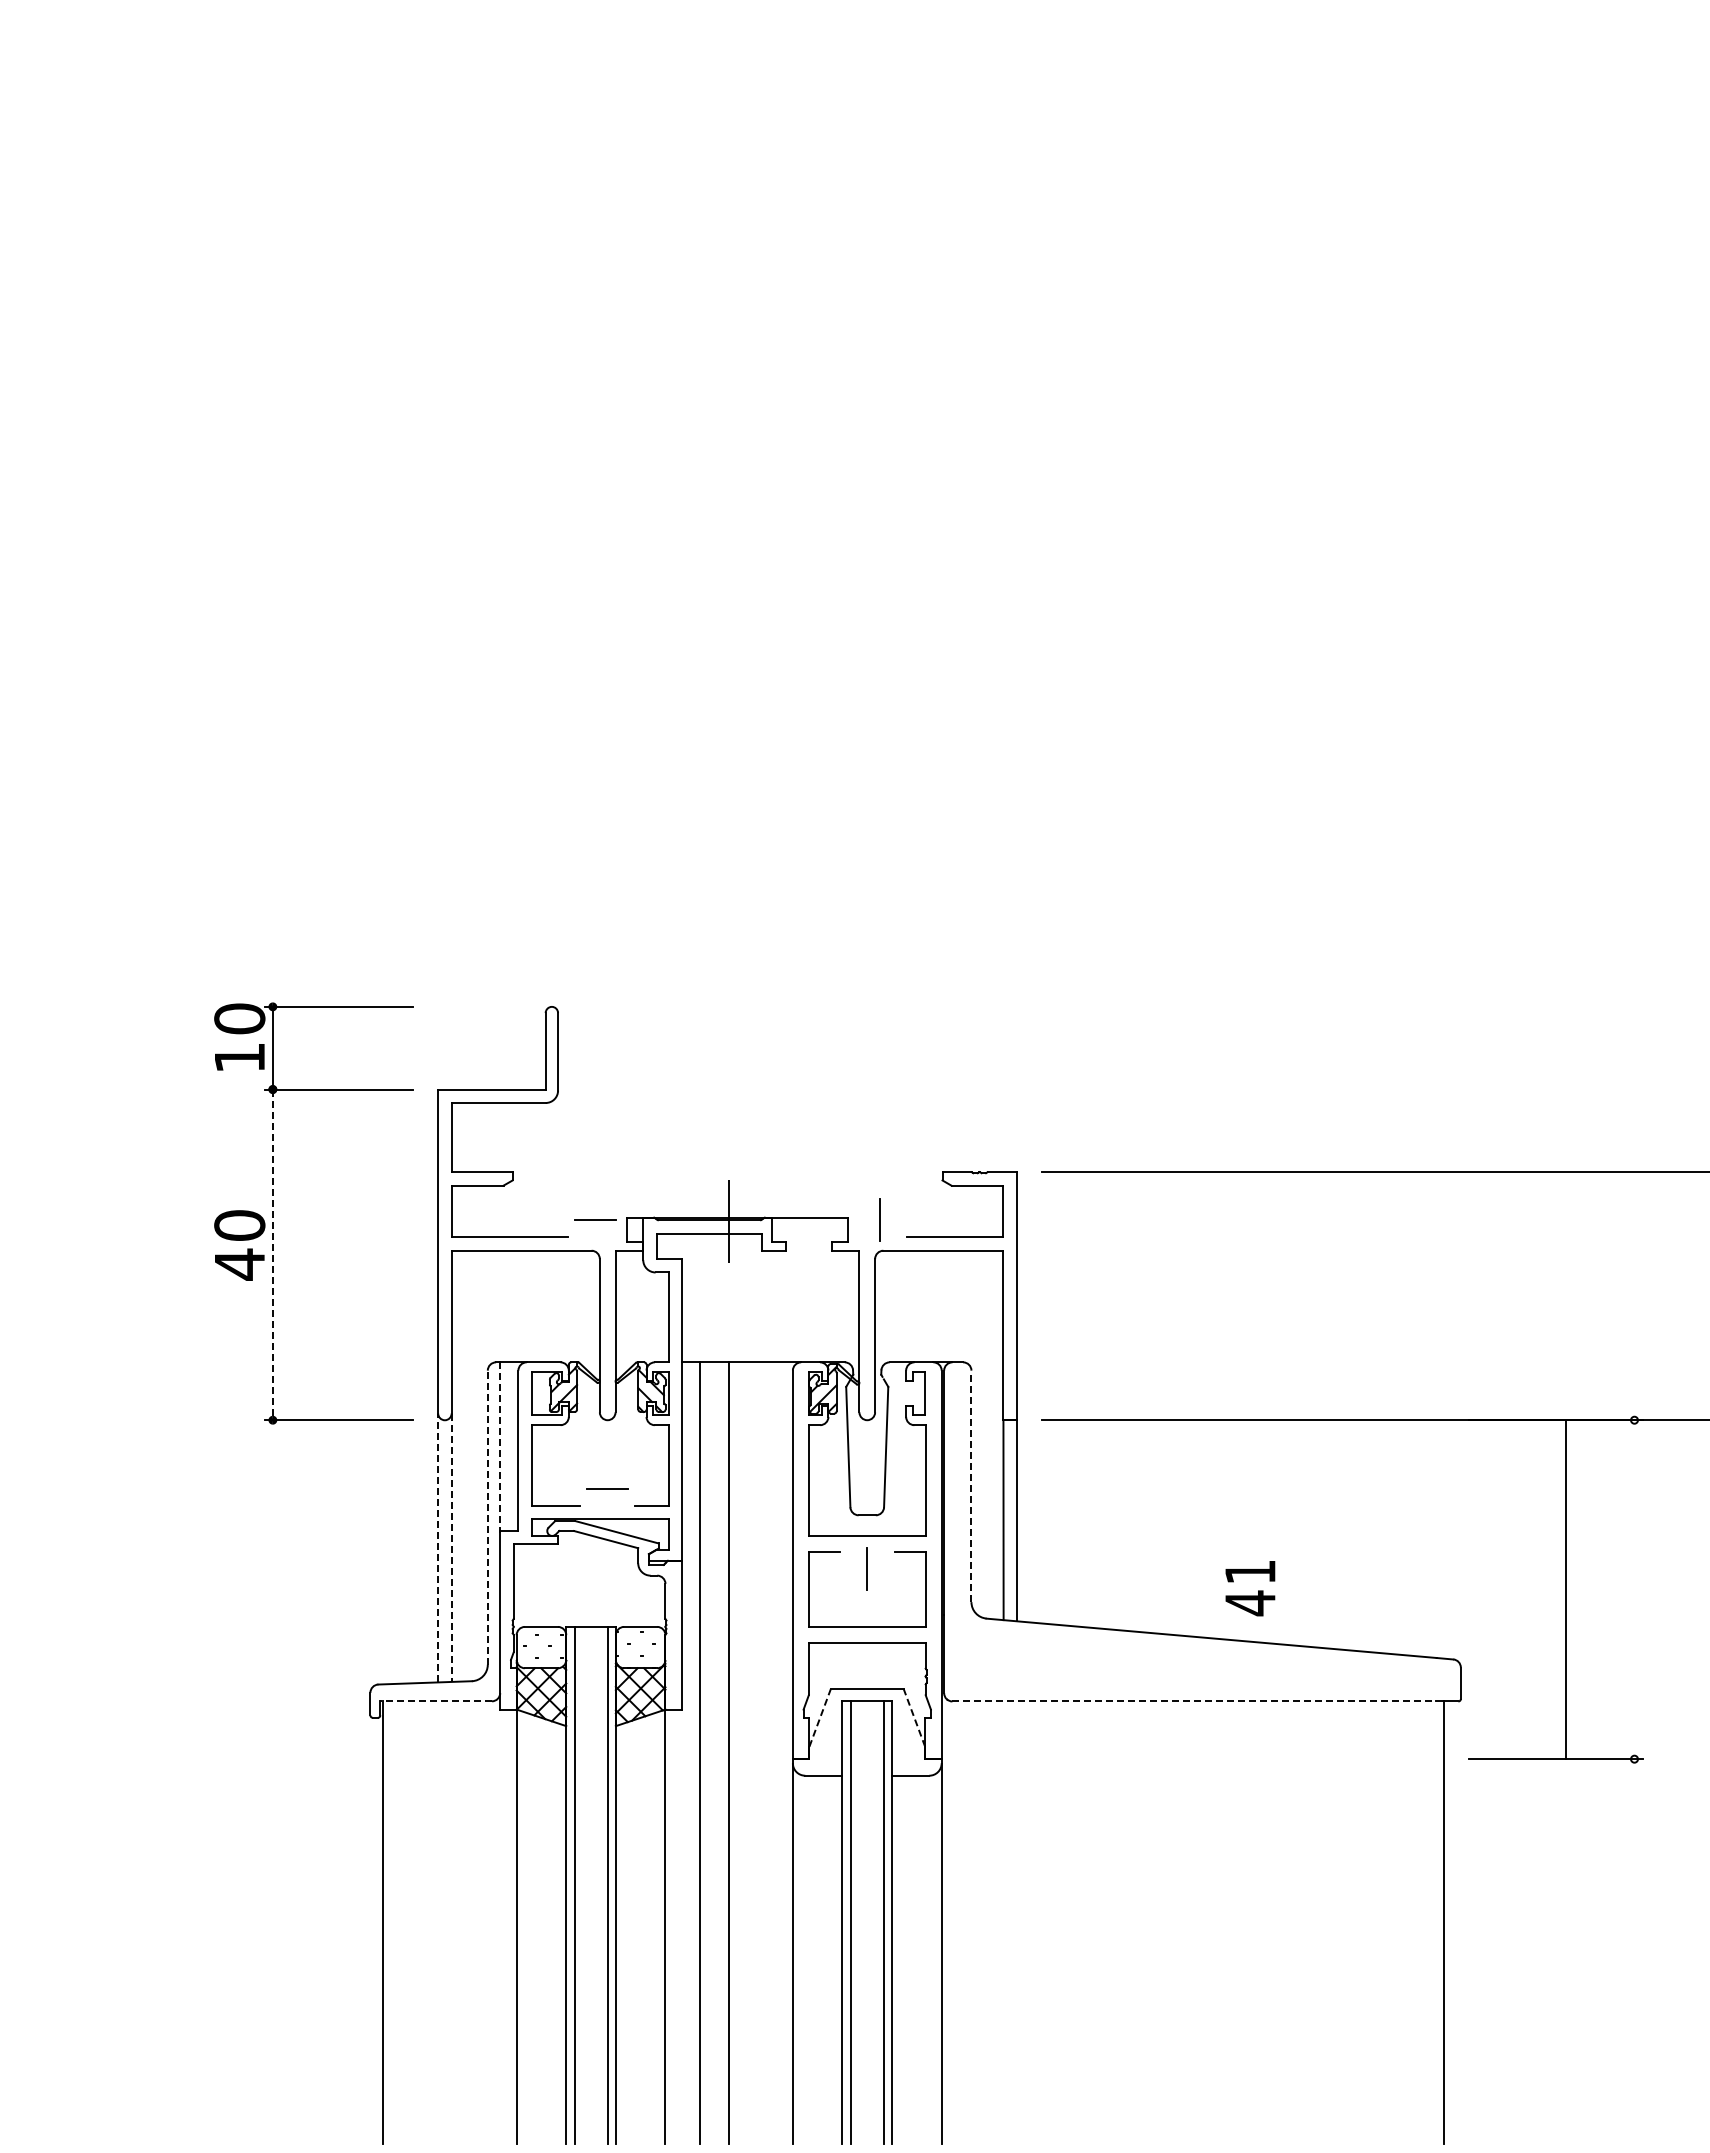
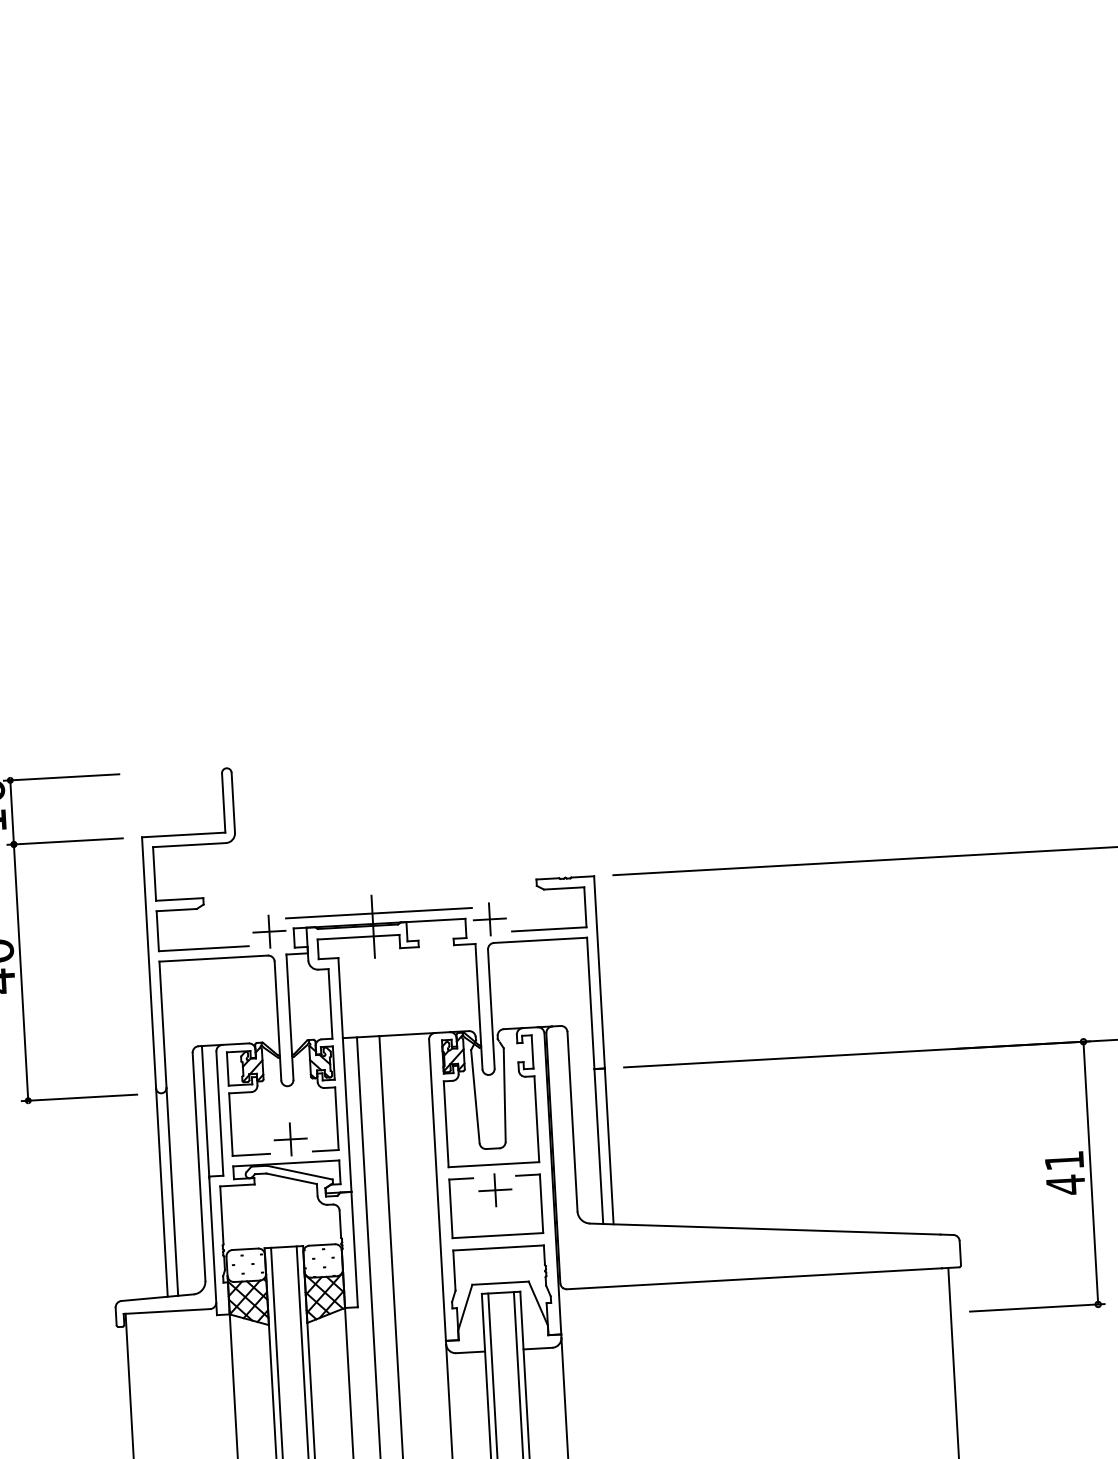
line: (737, 1204) -> (378, 913), added
line: (595, 1219) -> (269, 931), added
line: (879, 1220) -> (489, 919), added
line: (272, 1255) -> (20, 973), dashed -> solid
line: (500, 1448) -> (205, 1112), dashed -> solid
line: (971, 1486) -> (572, 1121), dashed -> solid
line: (607, 1488) -> (290, 1139), added
line: (487, 1517) -> (198, 1166), dashed -> solid
line: (438, 1547) -> (162, 1192), dashed -> solid
line: (451, 1548) -> (172, 1192), dashed -> solid
line: (866, 1569) -> (494, 1190), added
text: (1250, 1588) -> (1065, 1173), moved
line: (1565, 1589) -> (1090, 1172), moved
line: (436, 1701) -> (167, 1311), dashed -> solid
line: (1194, 1701) -> (754, 1278), dashed -> solid
line: (820, 1717) -> (465, 1307), dashed -> solid
line: (914, 1717) -> (538, 1303), dashed -> solid

